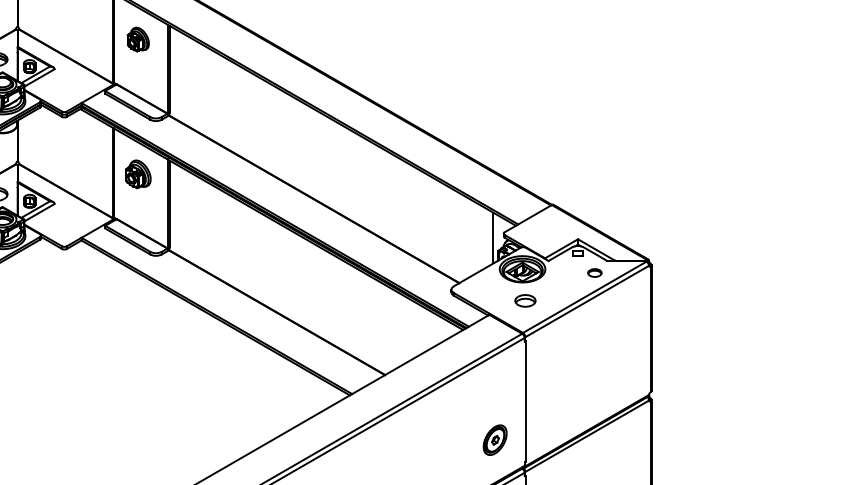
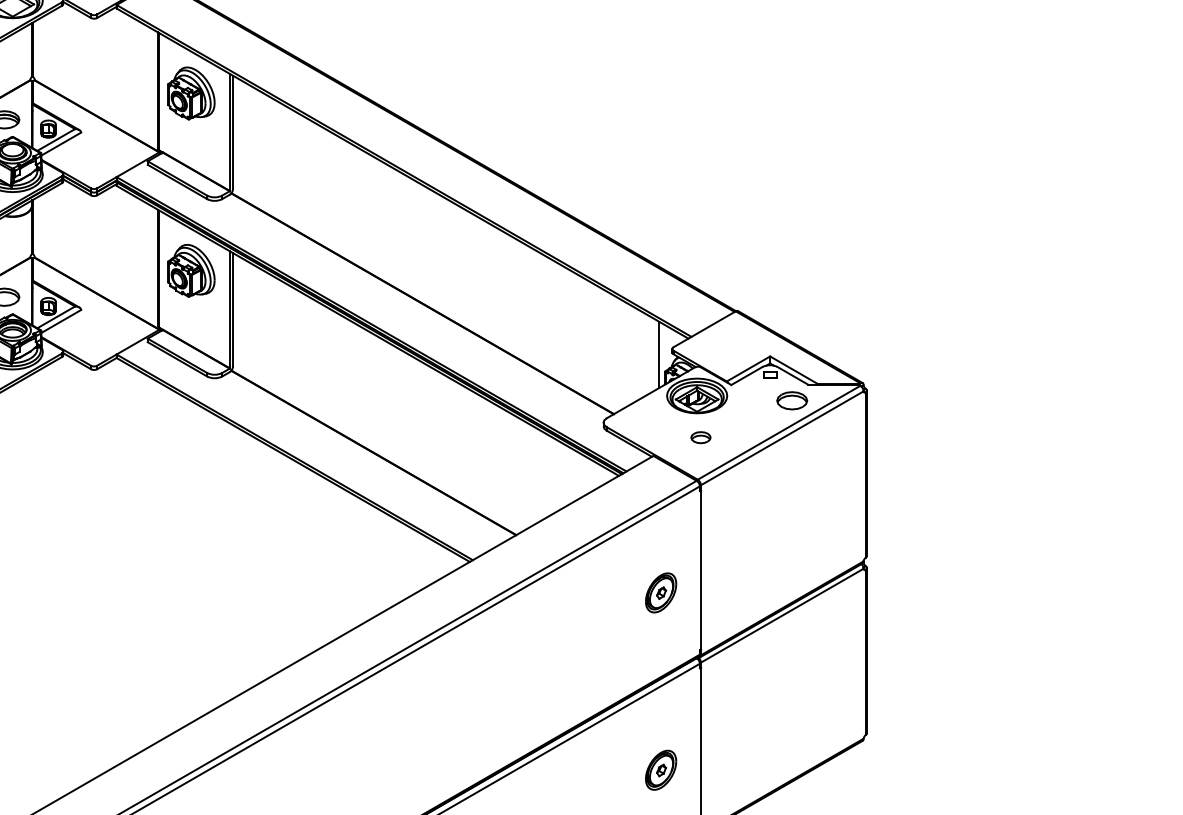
part: (138, 39) -> (191, 93), size x1.67
part: (138, 173) -> (191, 270), size x1.43
part: (595, 272) -> (792, 400), size x1.67
part: (525, 300) -> (700, 437), size x0.71
part: (495, 439) -> (661, 592), moved

